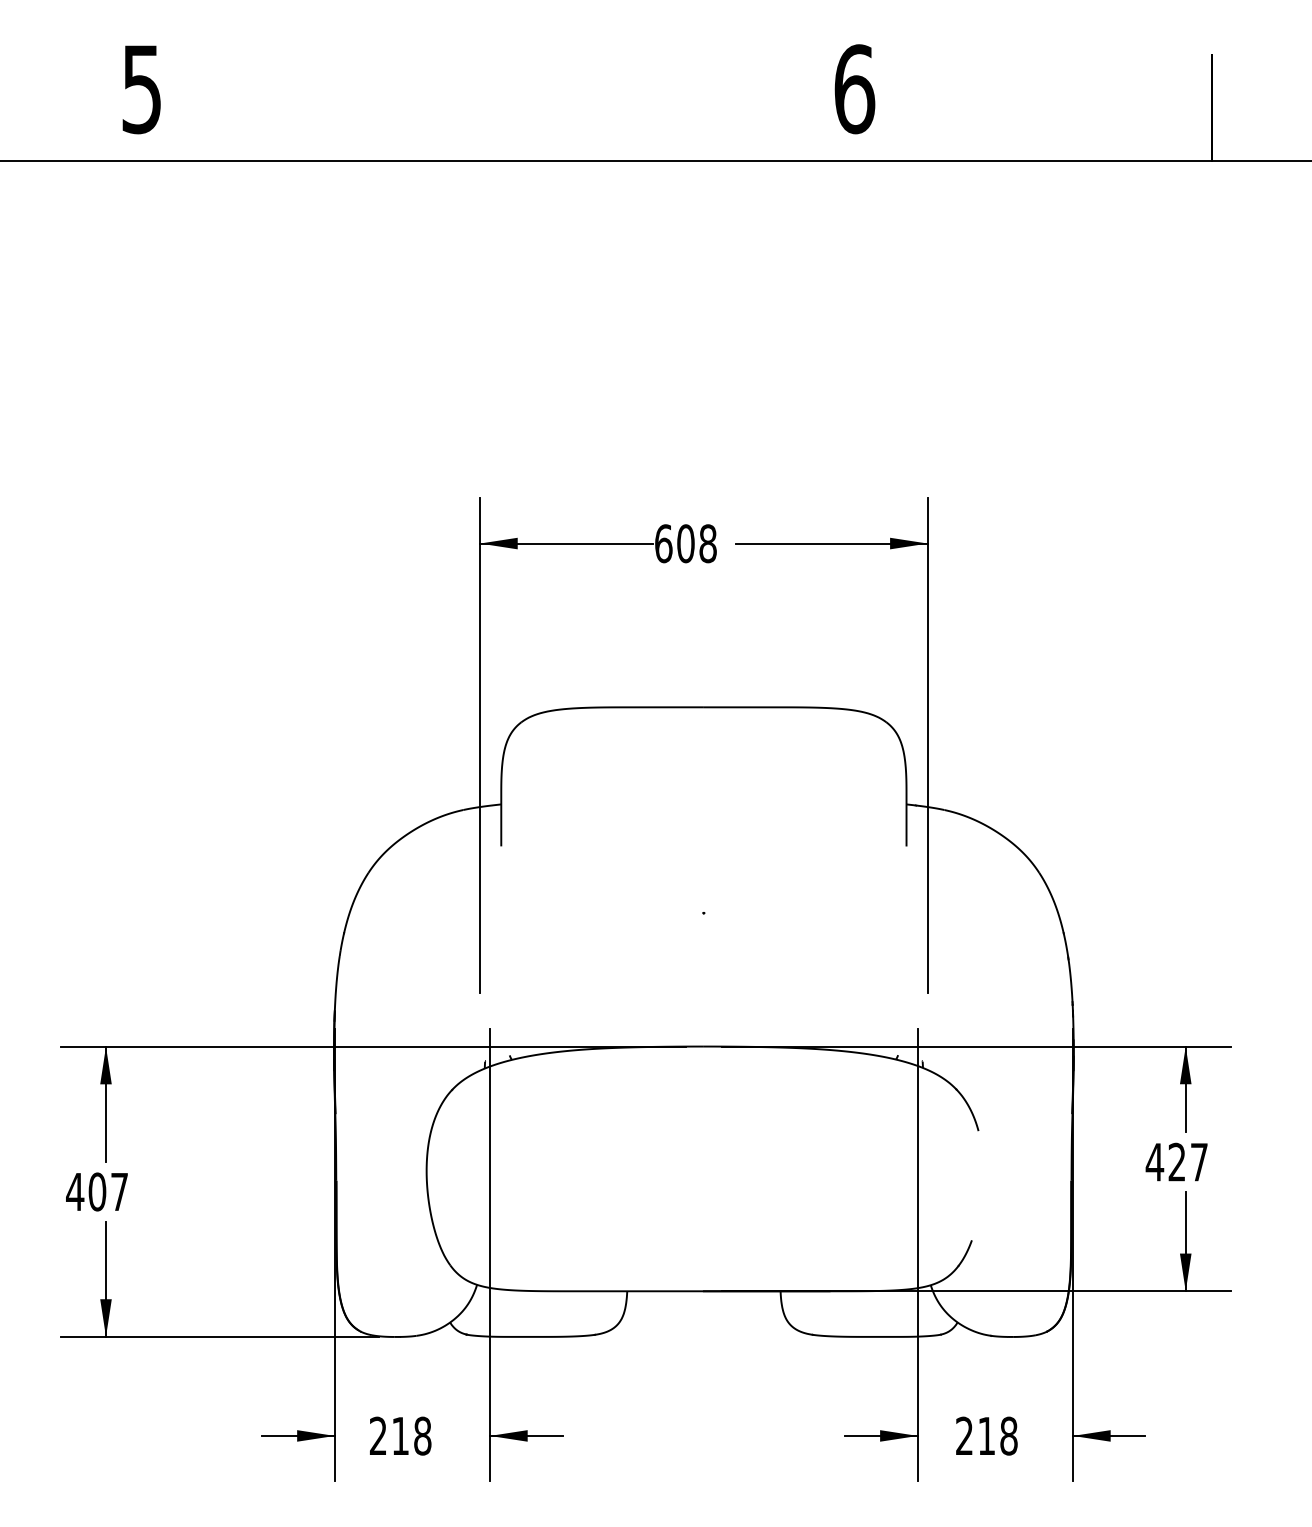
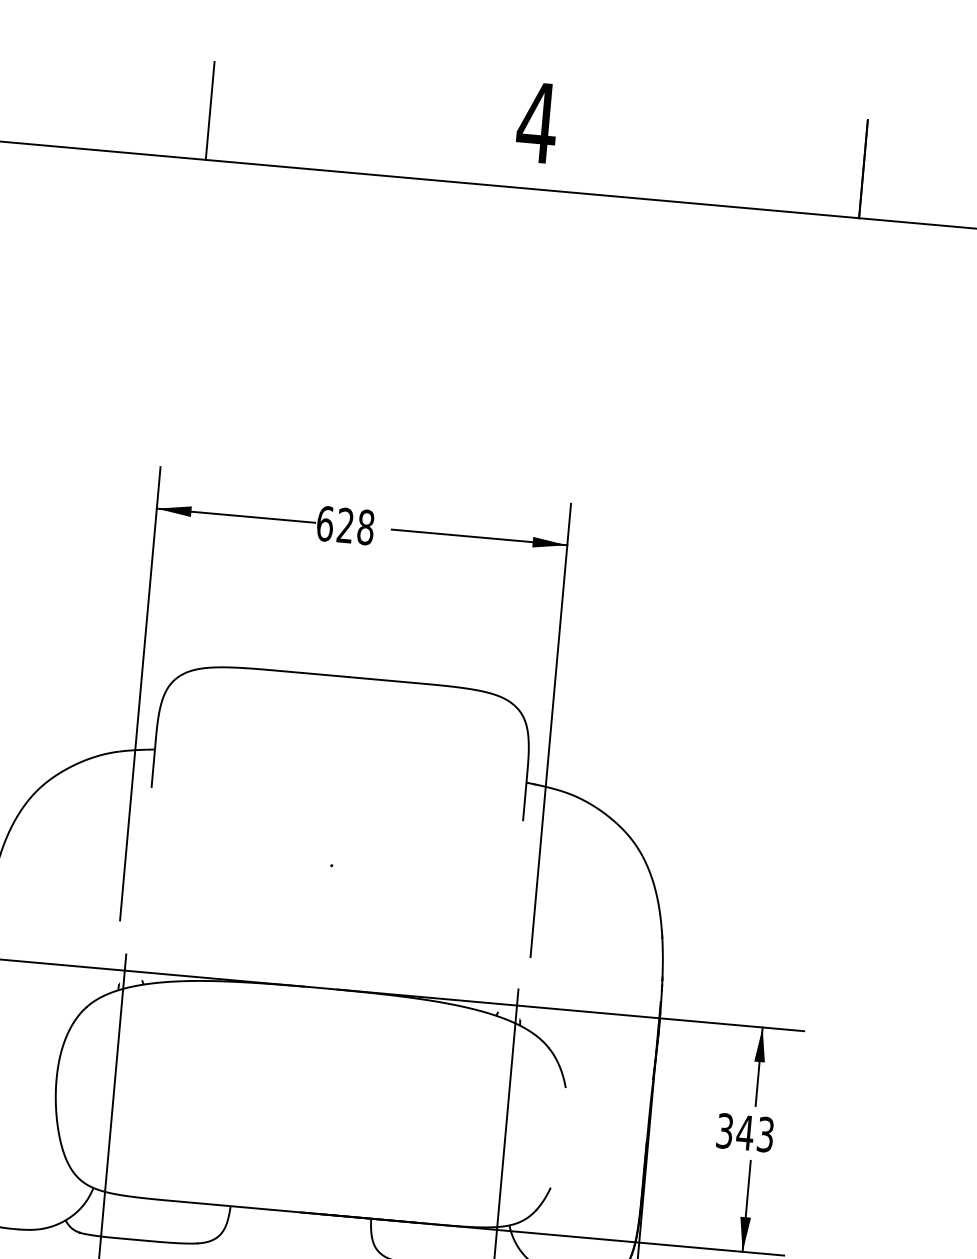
text: (854, 89) -> (537, 123), 6 -> 4
line: (499, 107) -> (210, 110), added
text: (685, 543) -> (345, 525), 608 -> 628
text: (1176, 1161) -> (744, 1132), 427 -> 343

